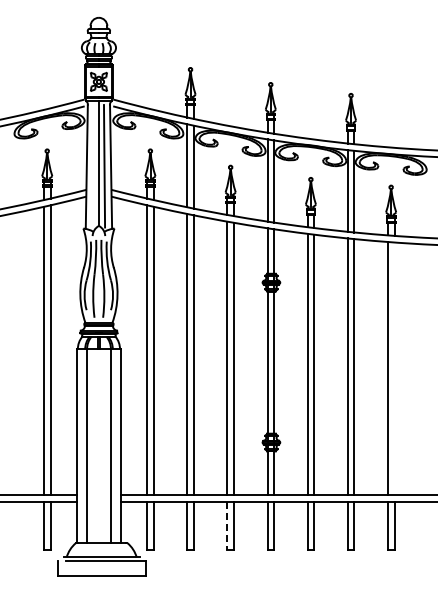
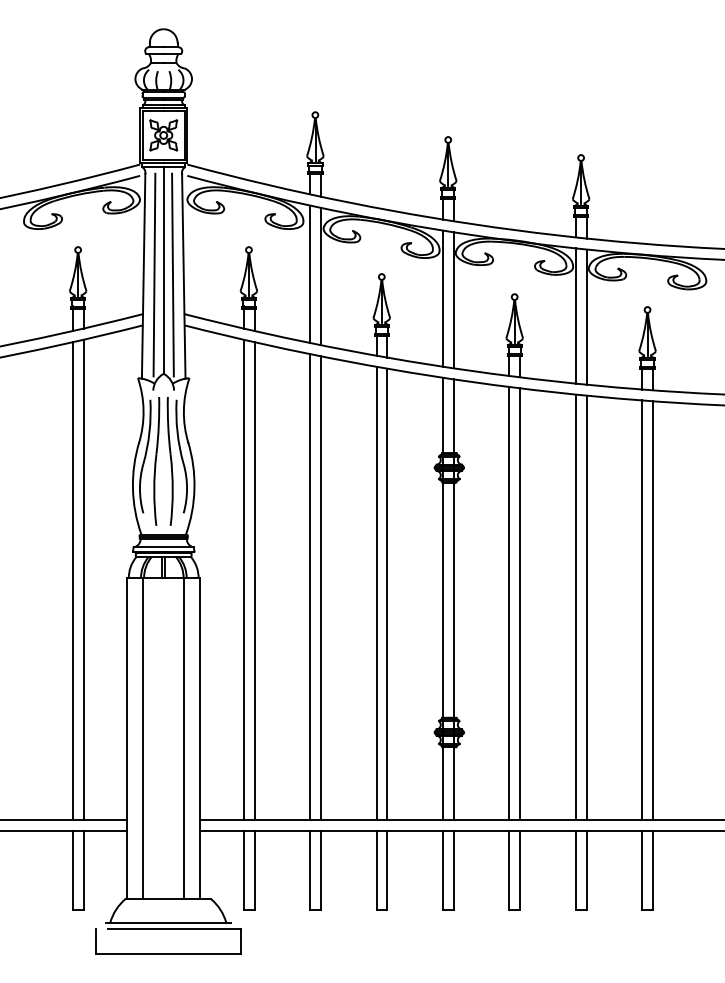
line: (92, 166) -> (153, 275), added
line: (394, 368) -> (653, 609), added
line: (227, 525) -> (376, 869), dashed -> solid

